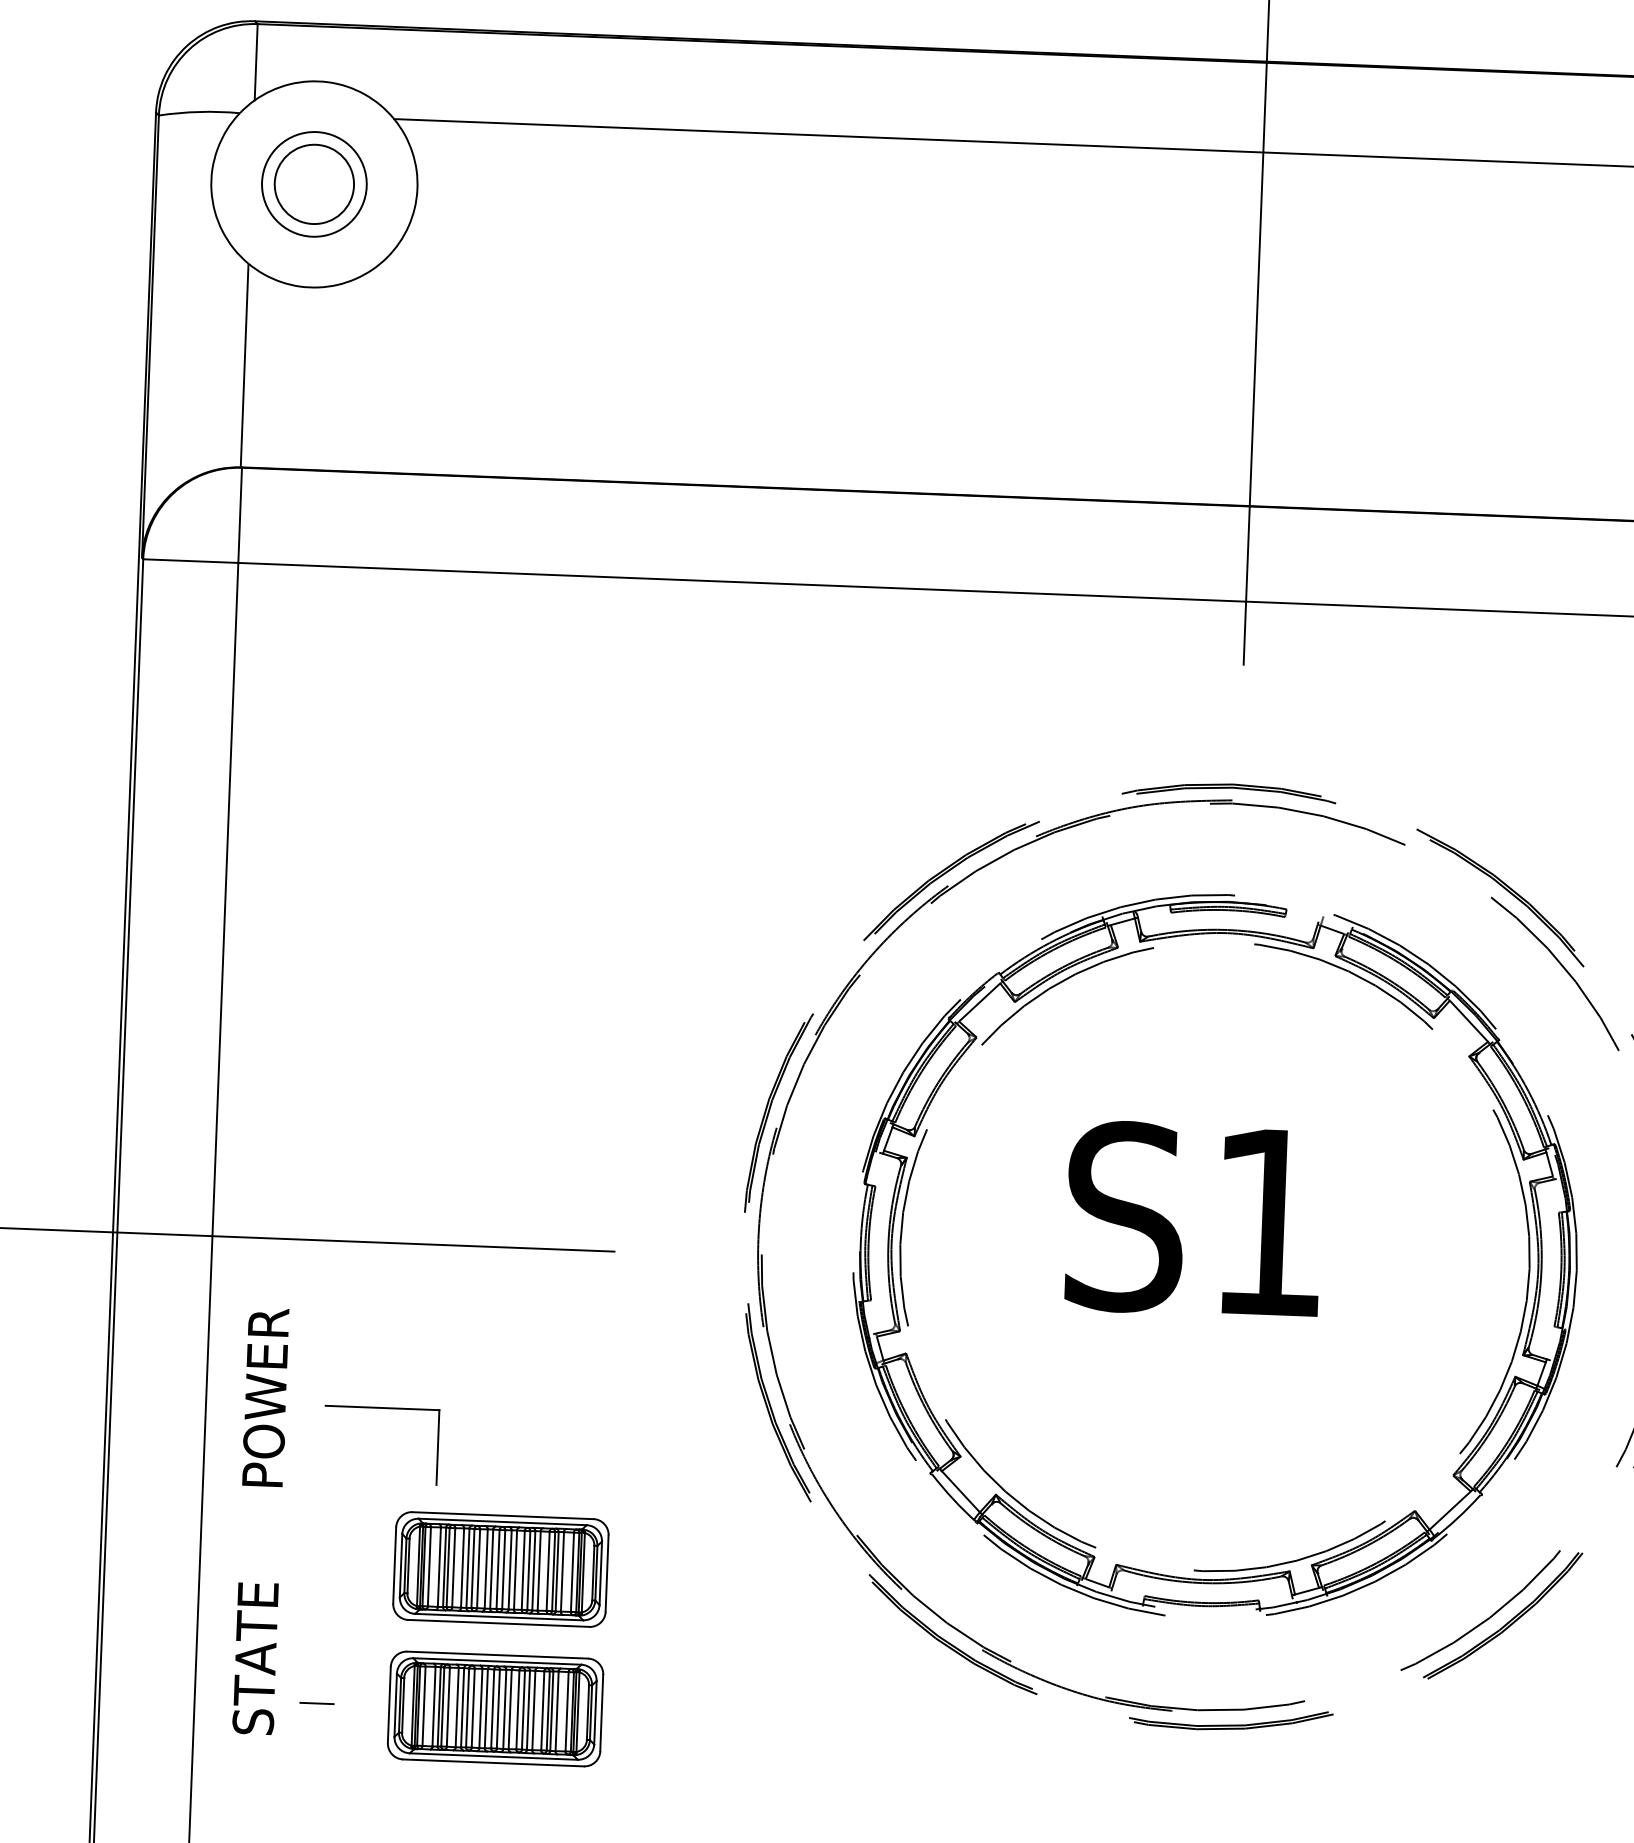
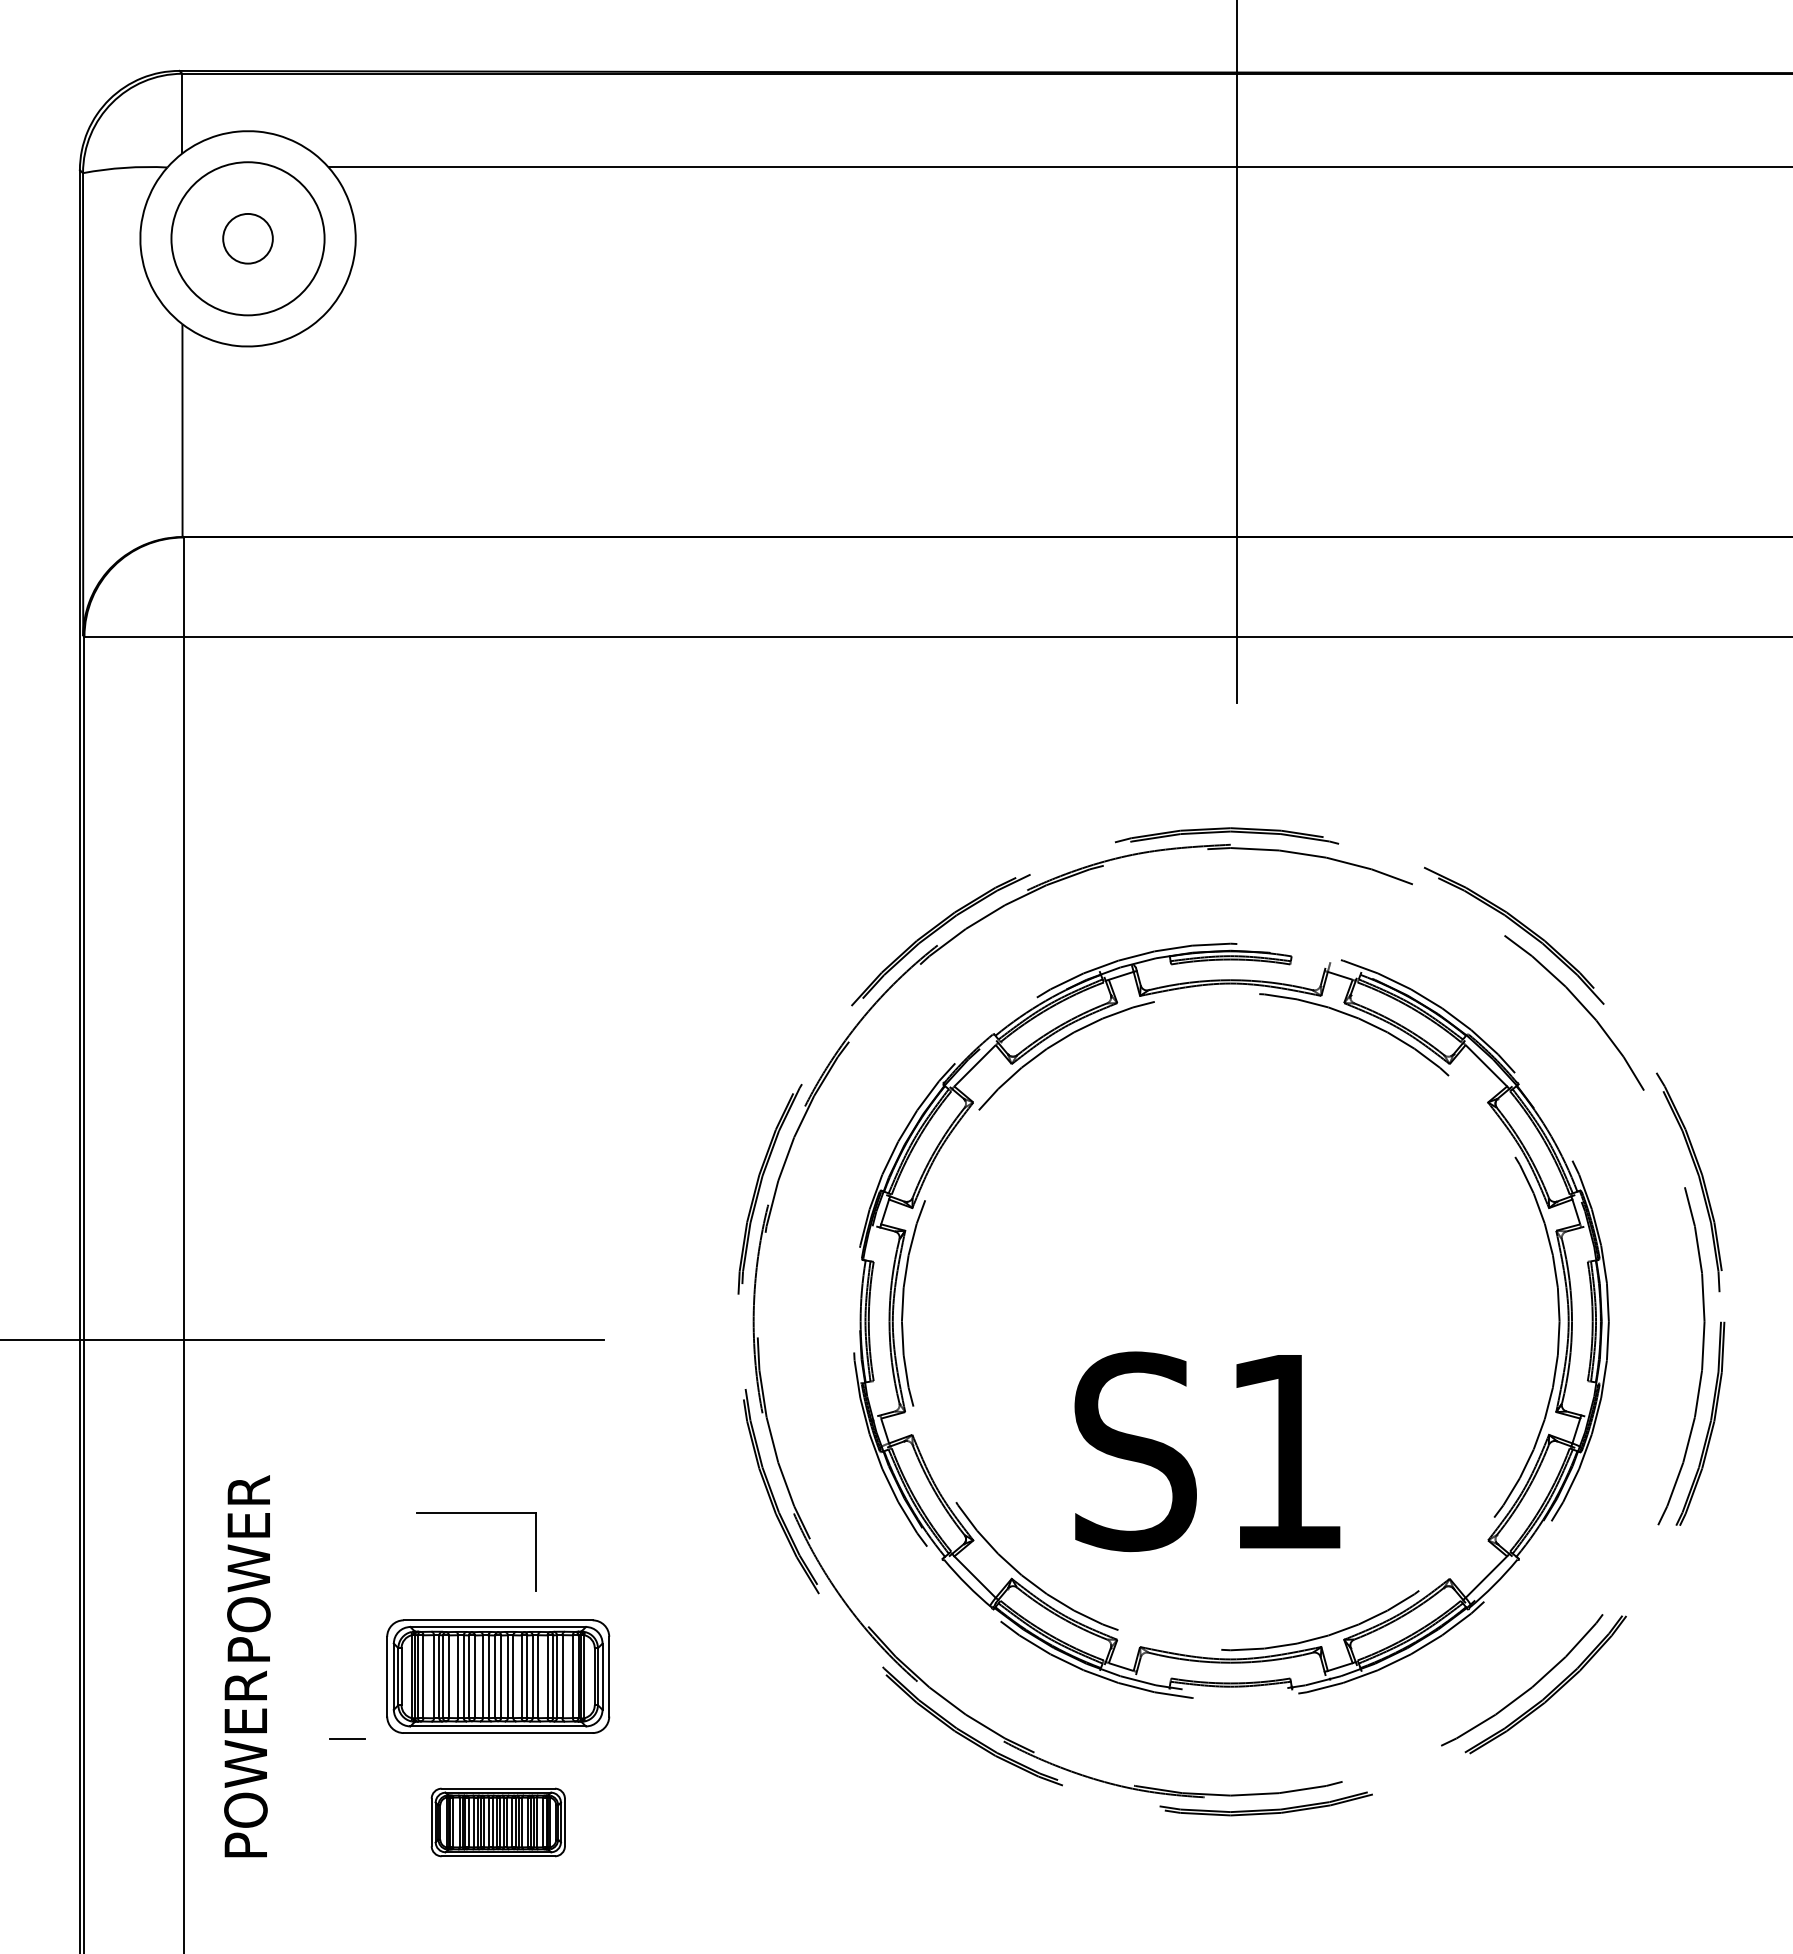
circle: (313, 184) -> (247, 238), size x0.6
circle: (313, 184) -> (247, 238), size x1.4
text: (1194, 1219) -> (1207, 1451), moved
text: (265, 1397) -> (248, 1568), moved
part: (382, 1408) -> (476, 1513), moved
text: (255, 1644) -> (245, 1764), STATE -> POWER
line: (316, 1703) -> (347, 1738), moved
part: (495, 1709) -> (498, 1822), size x0.6

